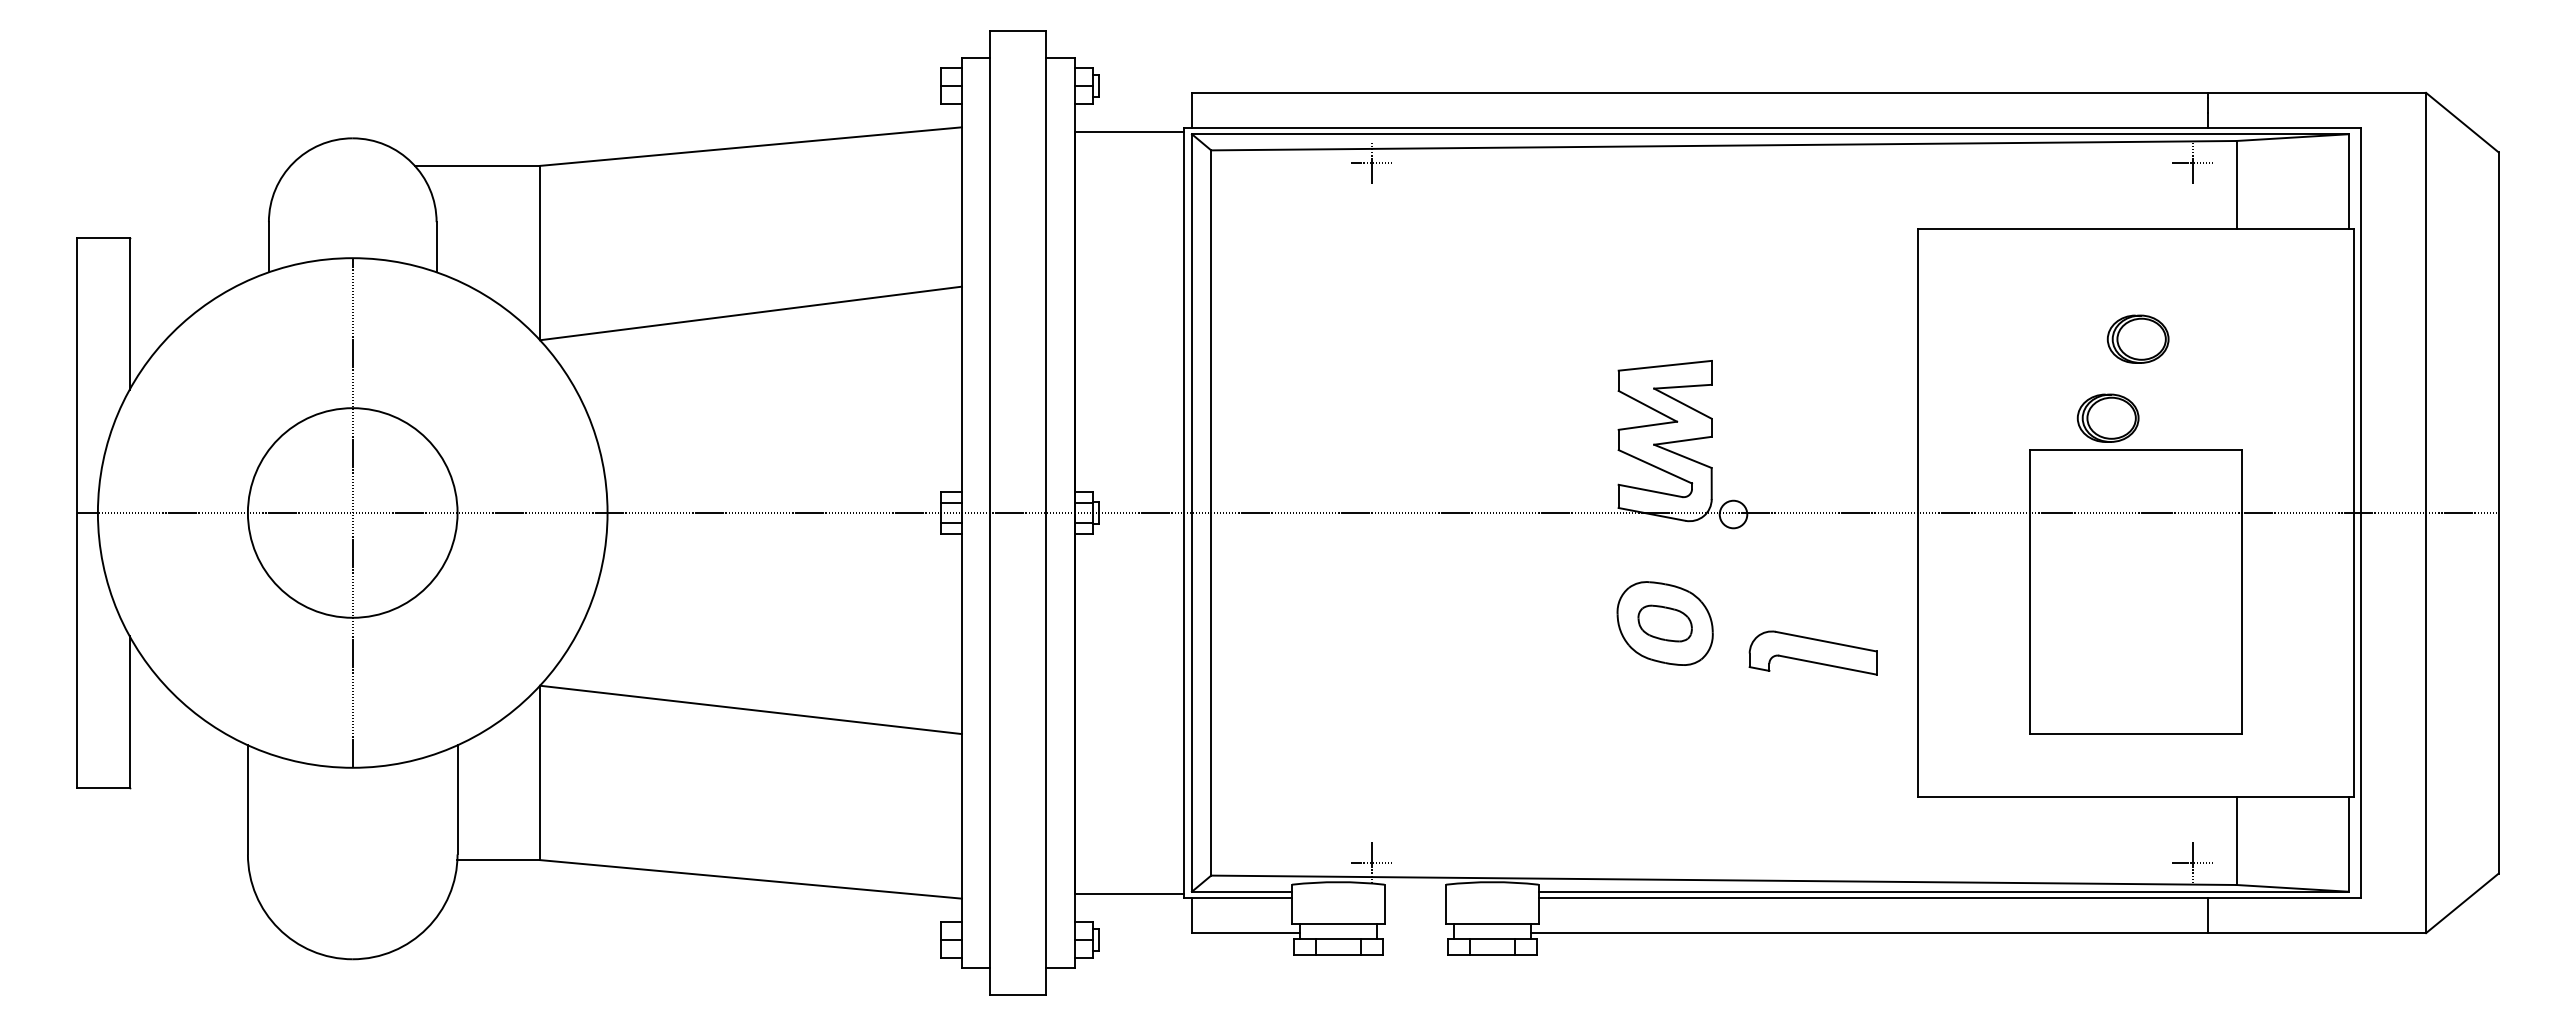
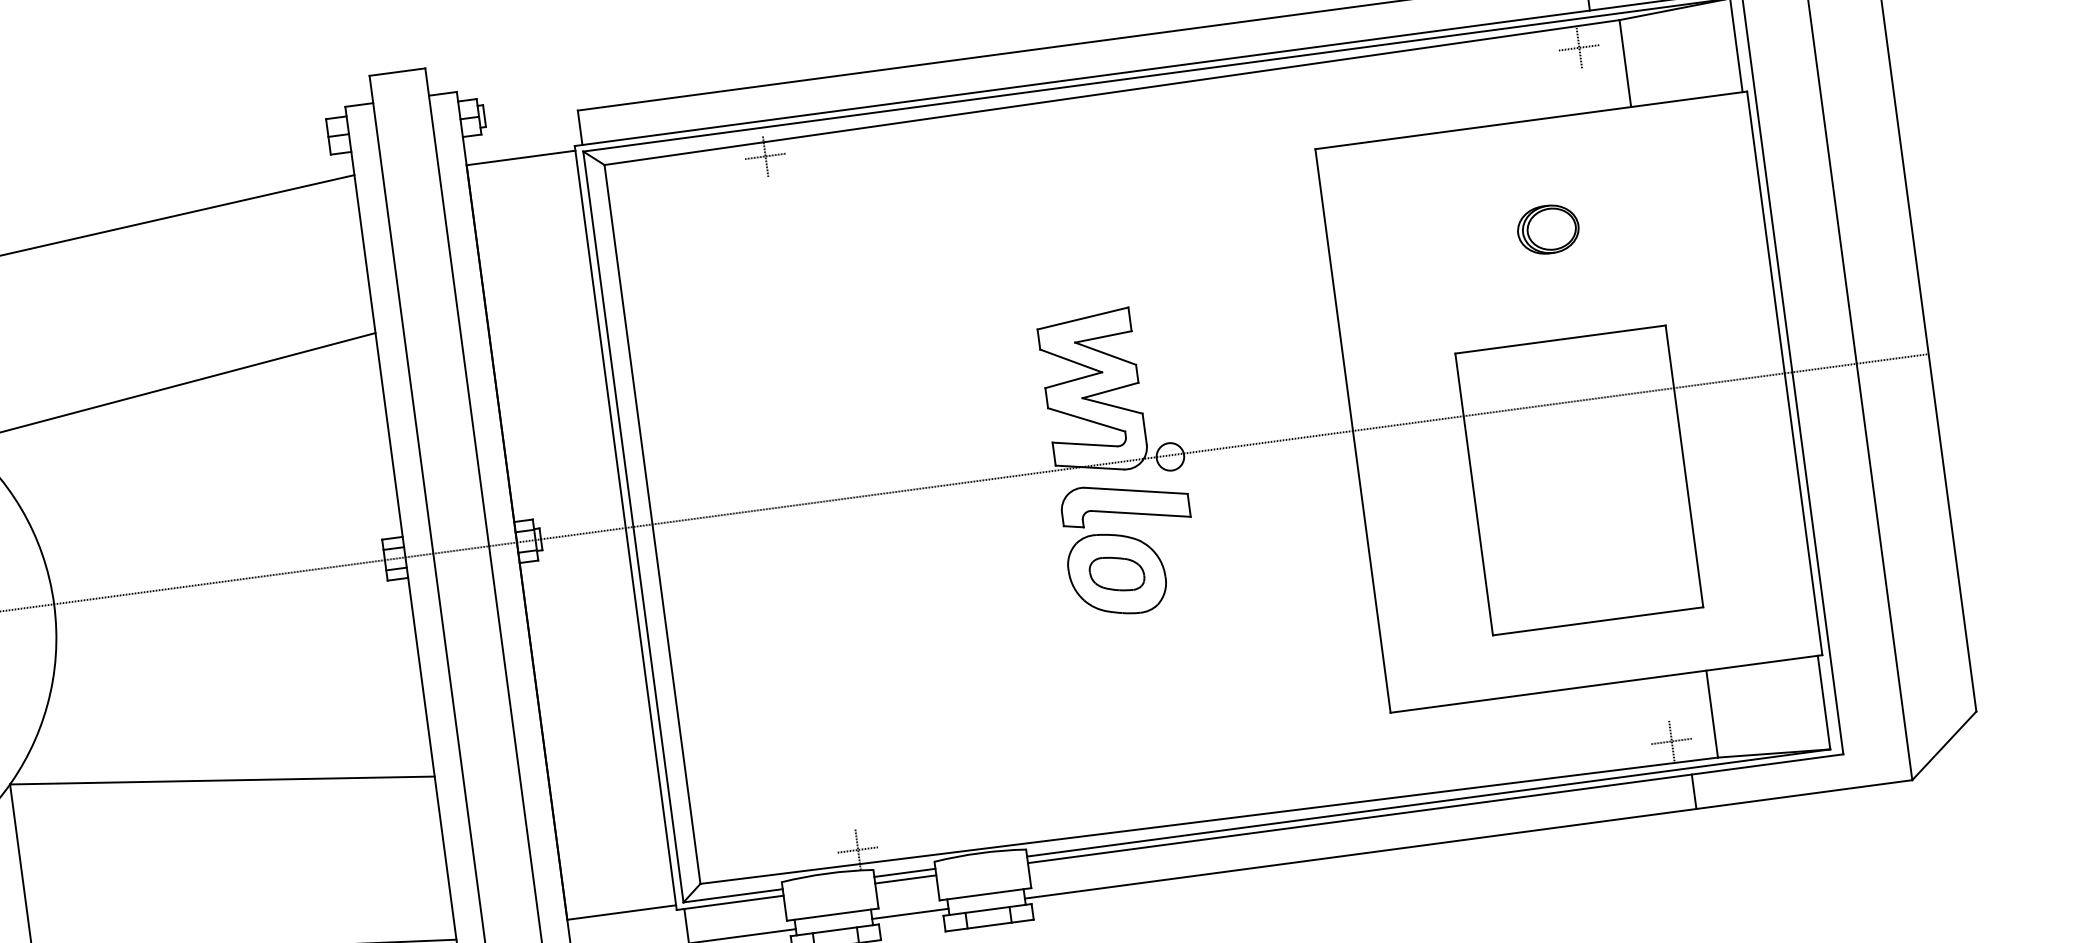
part: (2107, 417) -> (1528, 311), removed
part: (1812, 652) -> (1124, 503), moved
line: (1415, 891) -> (905, 872), added
line: (1415, 898) -> (905, 879), added
line: (1414, 933) -> (909, 914), added

